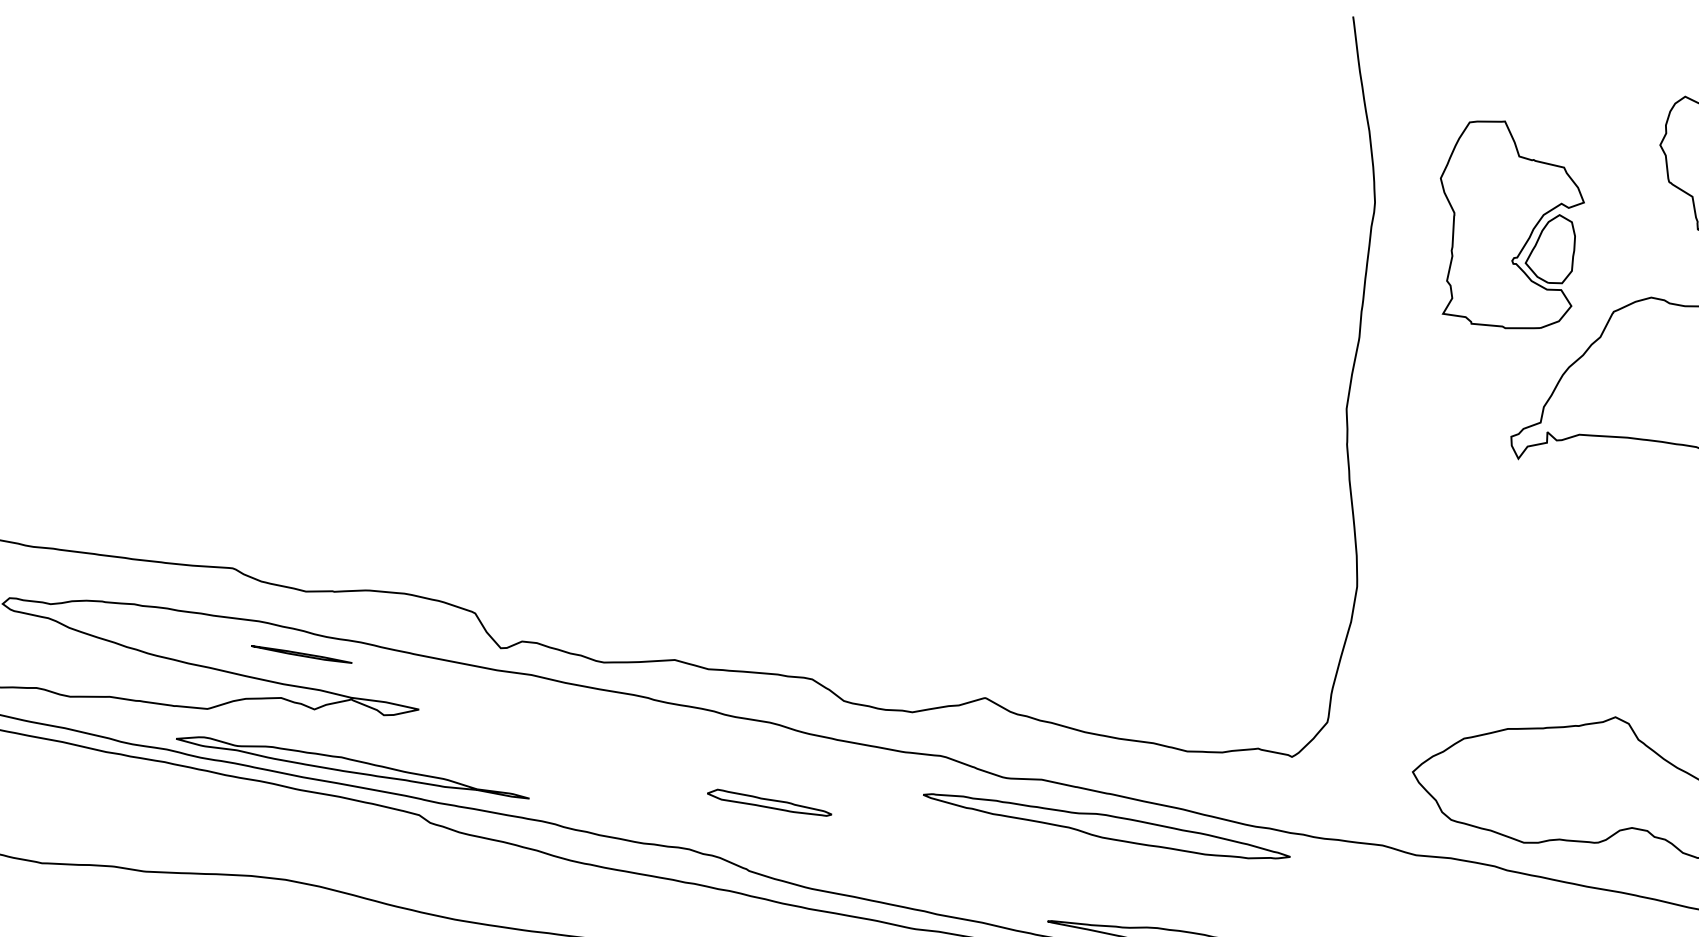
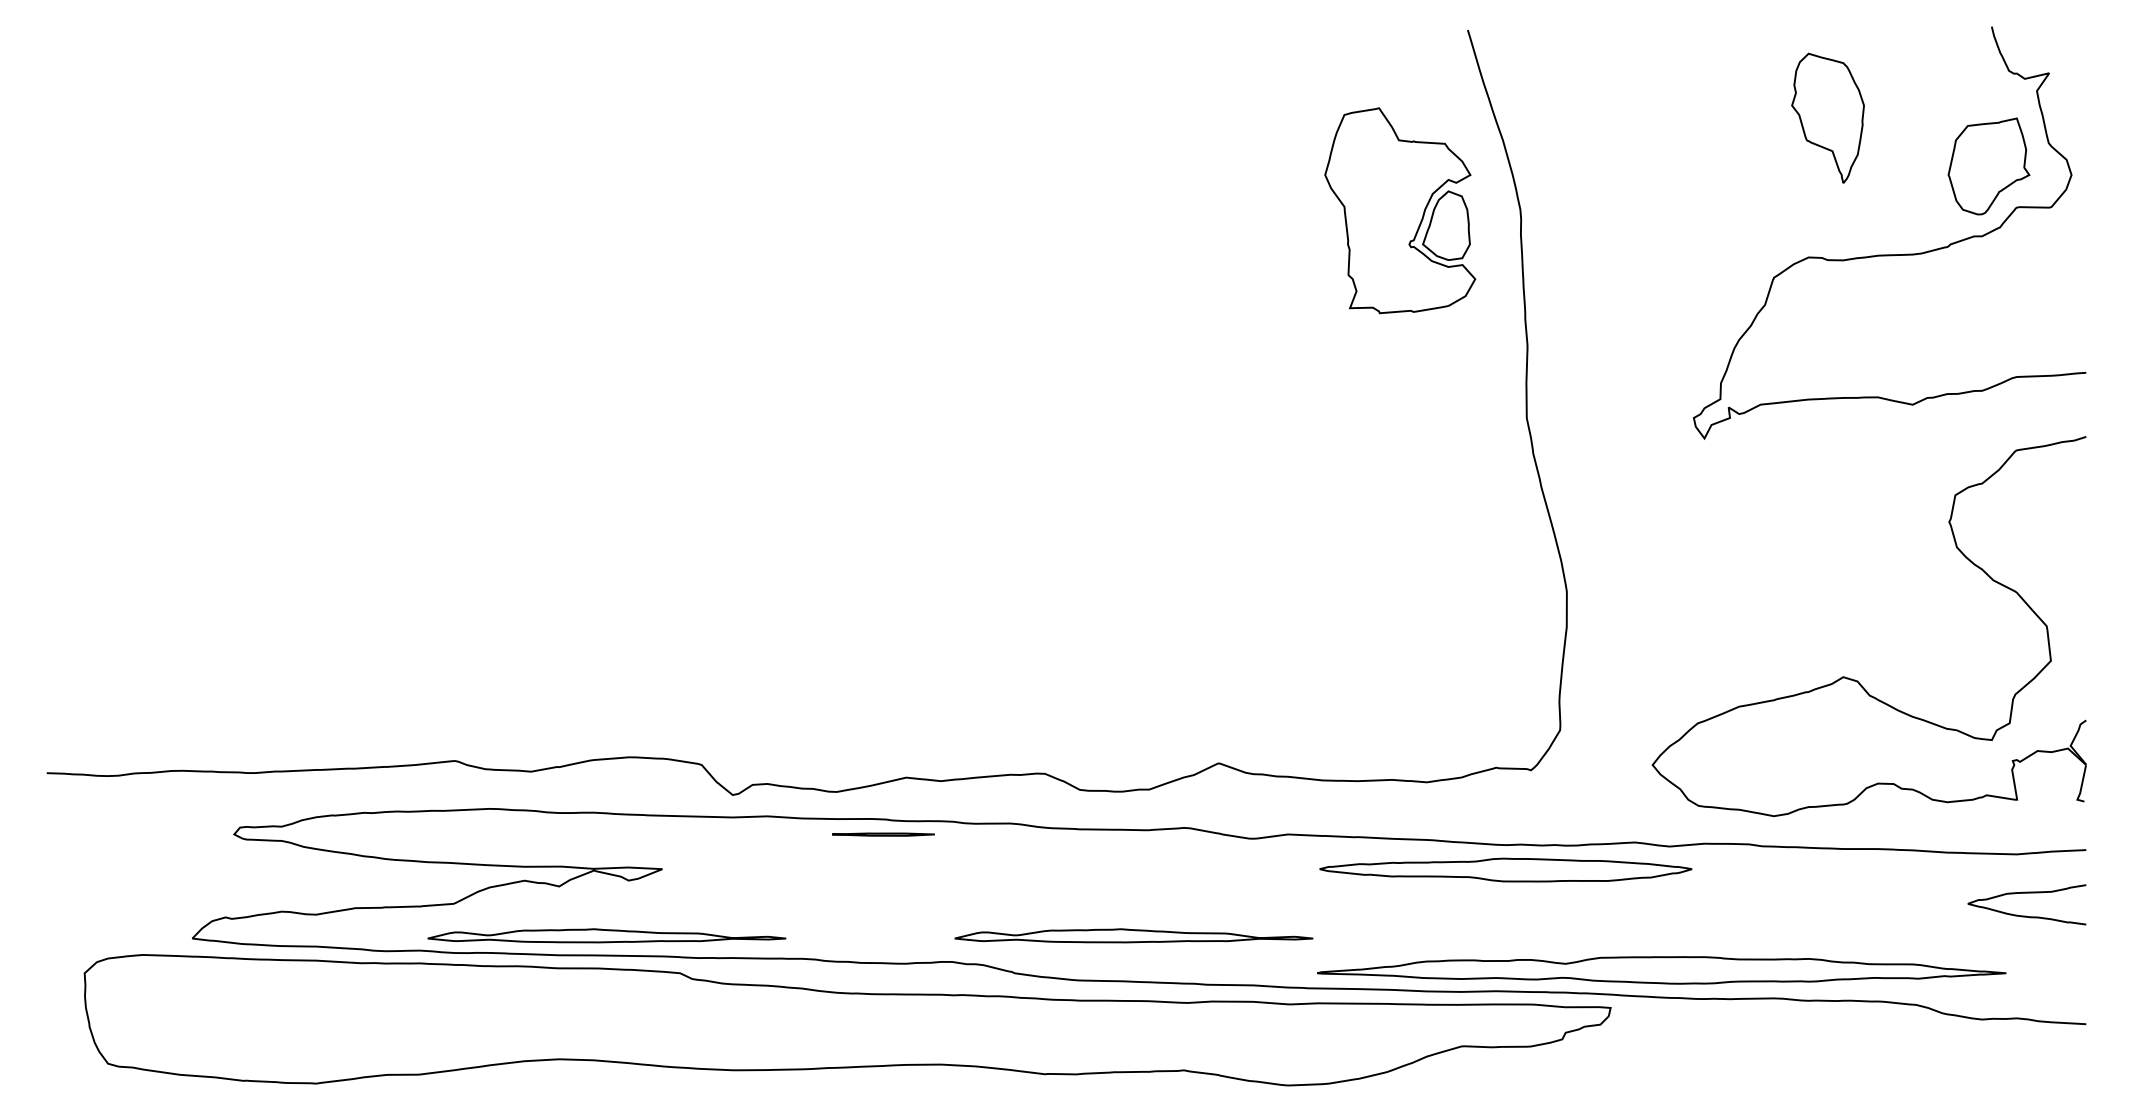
part: (1509, 225) -> (1400, 210), moved
line: (301, 654) -> (883, 834), moved
part: (769, 802) -> (1023, 902), removed
part: (1106, 826) -> (1505, 869), moved
part: (872, 853) -> (1133, 935), added

